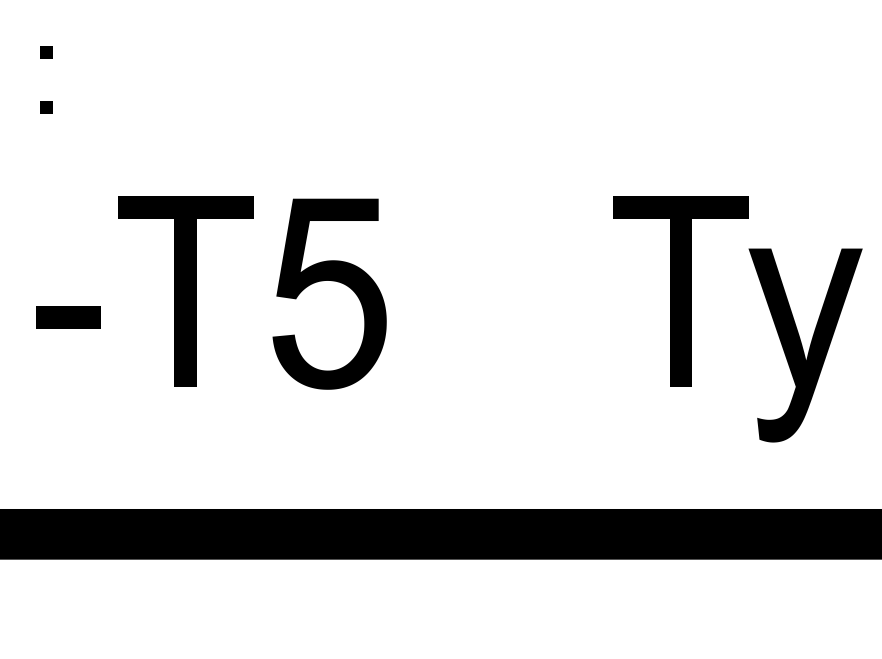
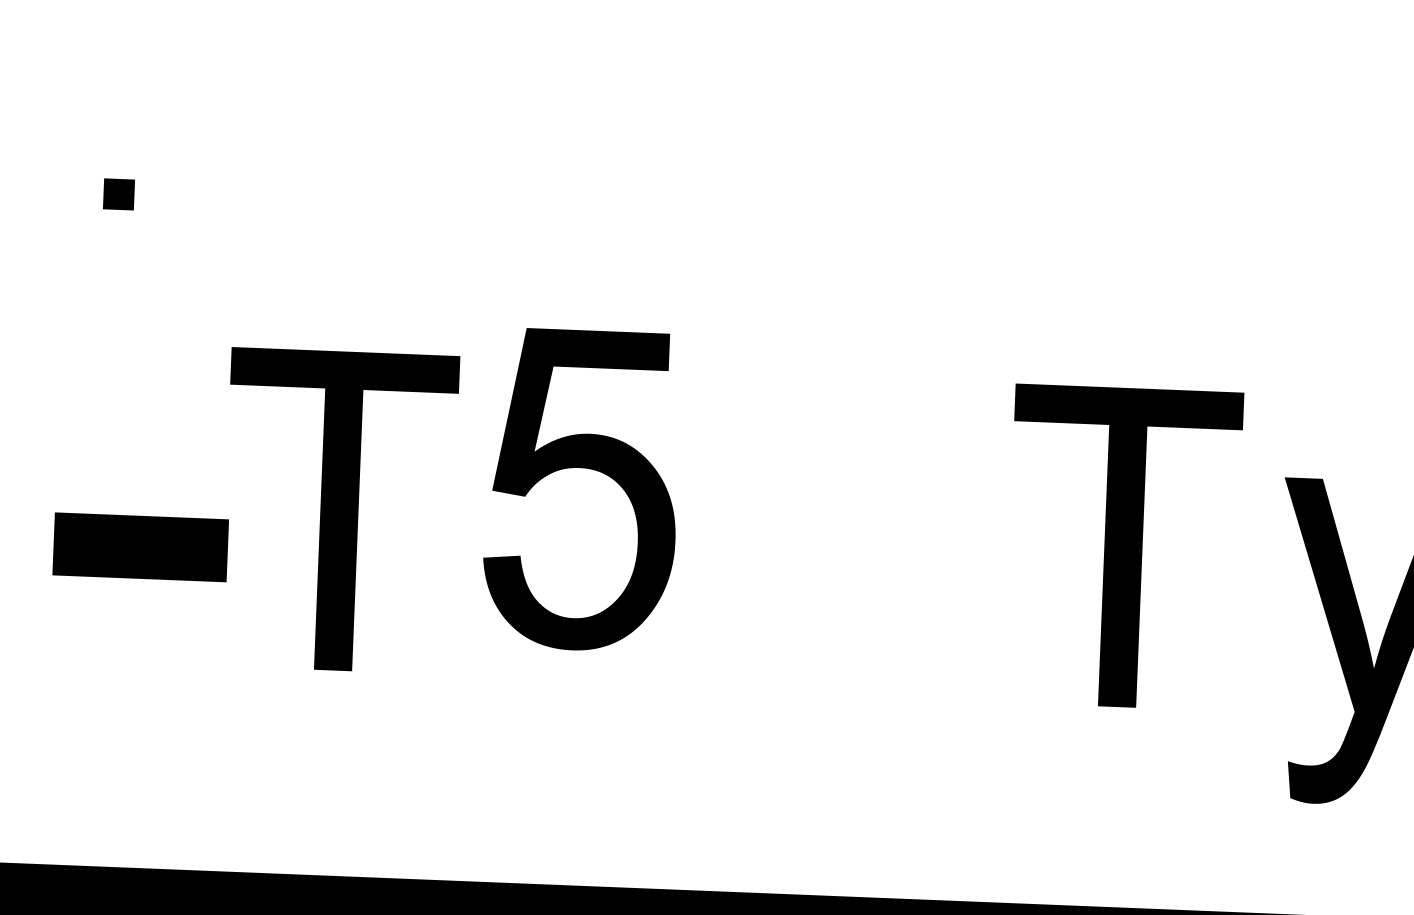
fill: (46, 52) -> (122, 101), removed
part: (46, 107) -> (118, 193), size x1.4
part: (331, 281) -> (585, 469), moved
part: (680, 291) -> (1122, 547), moved
part: (68, 317) -> (141, 546), size x1.6

